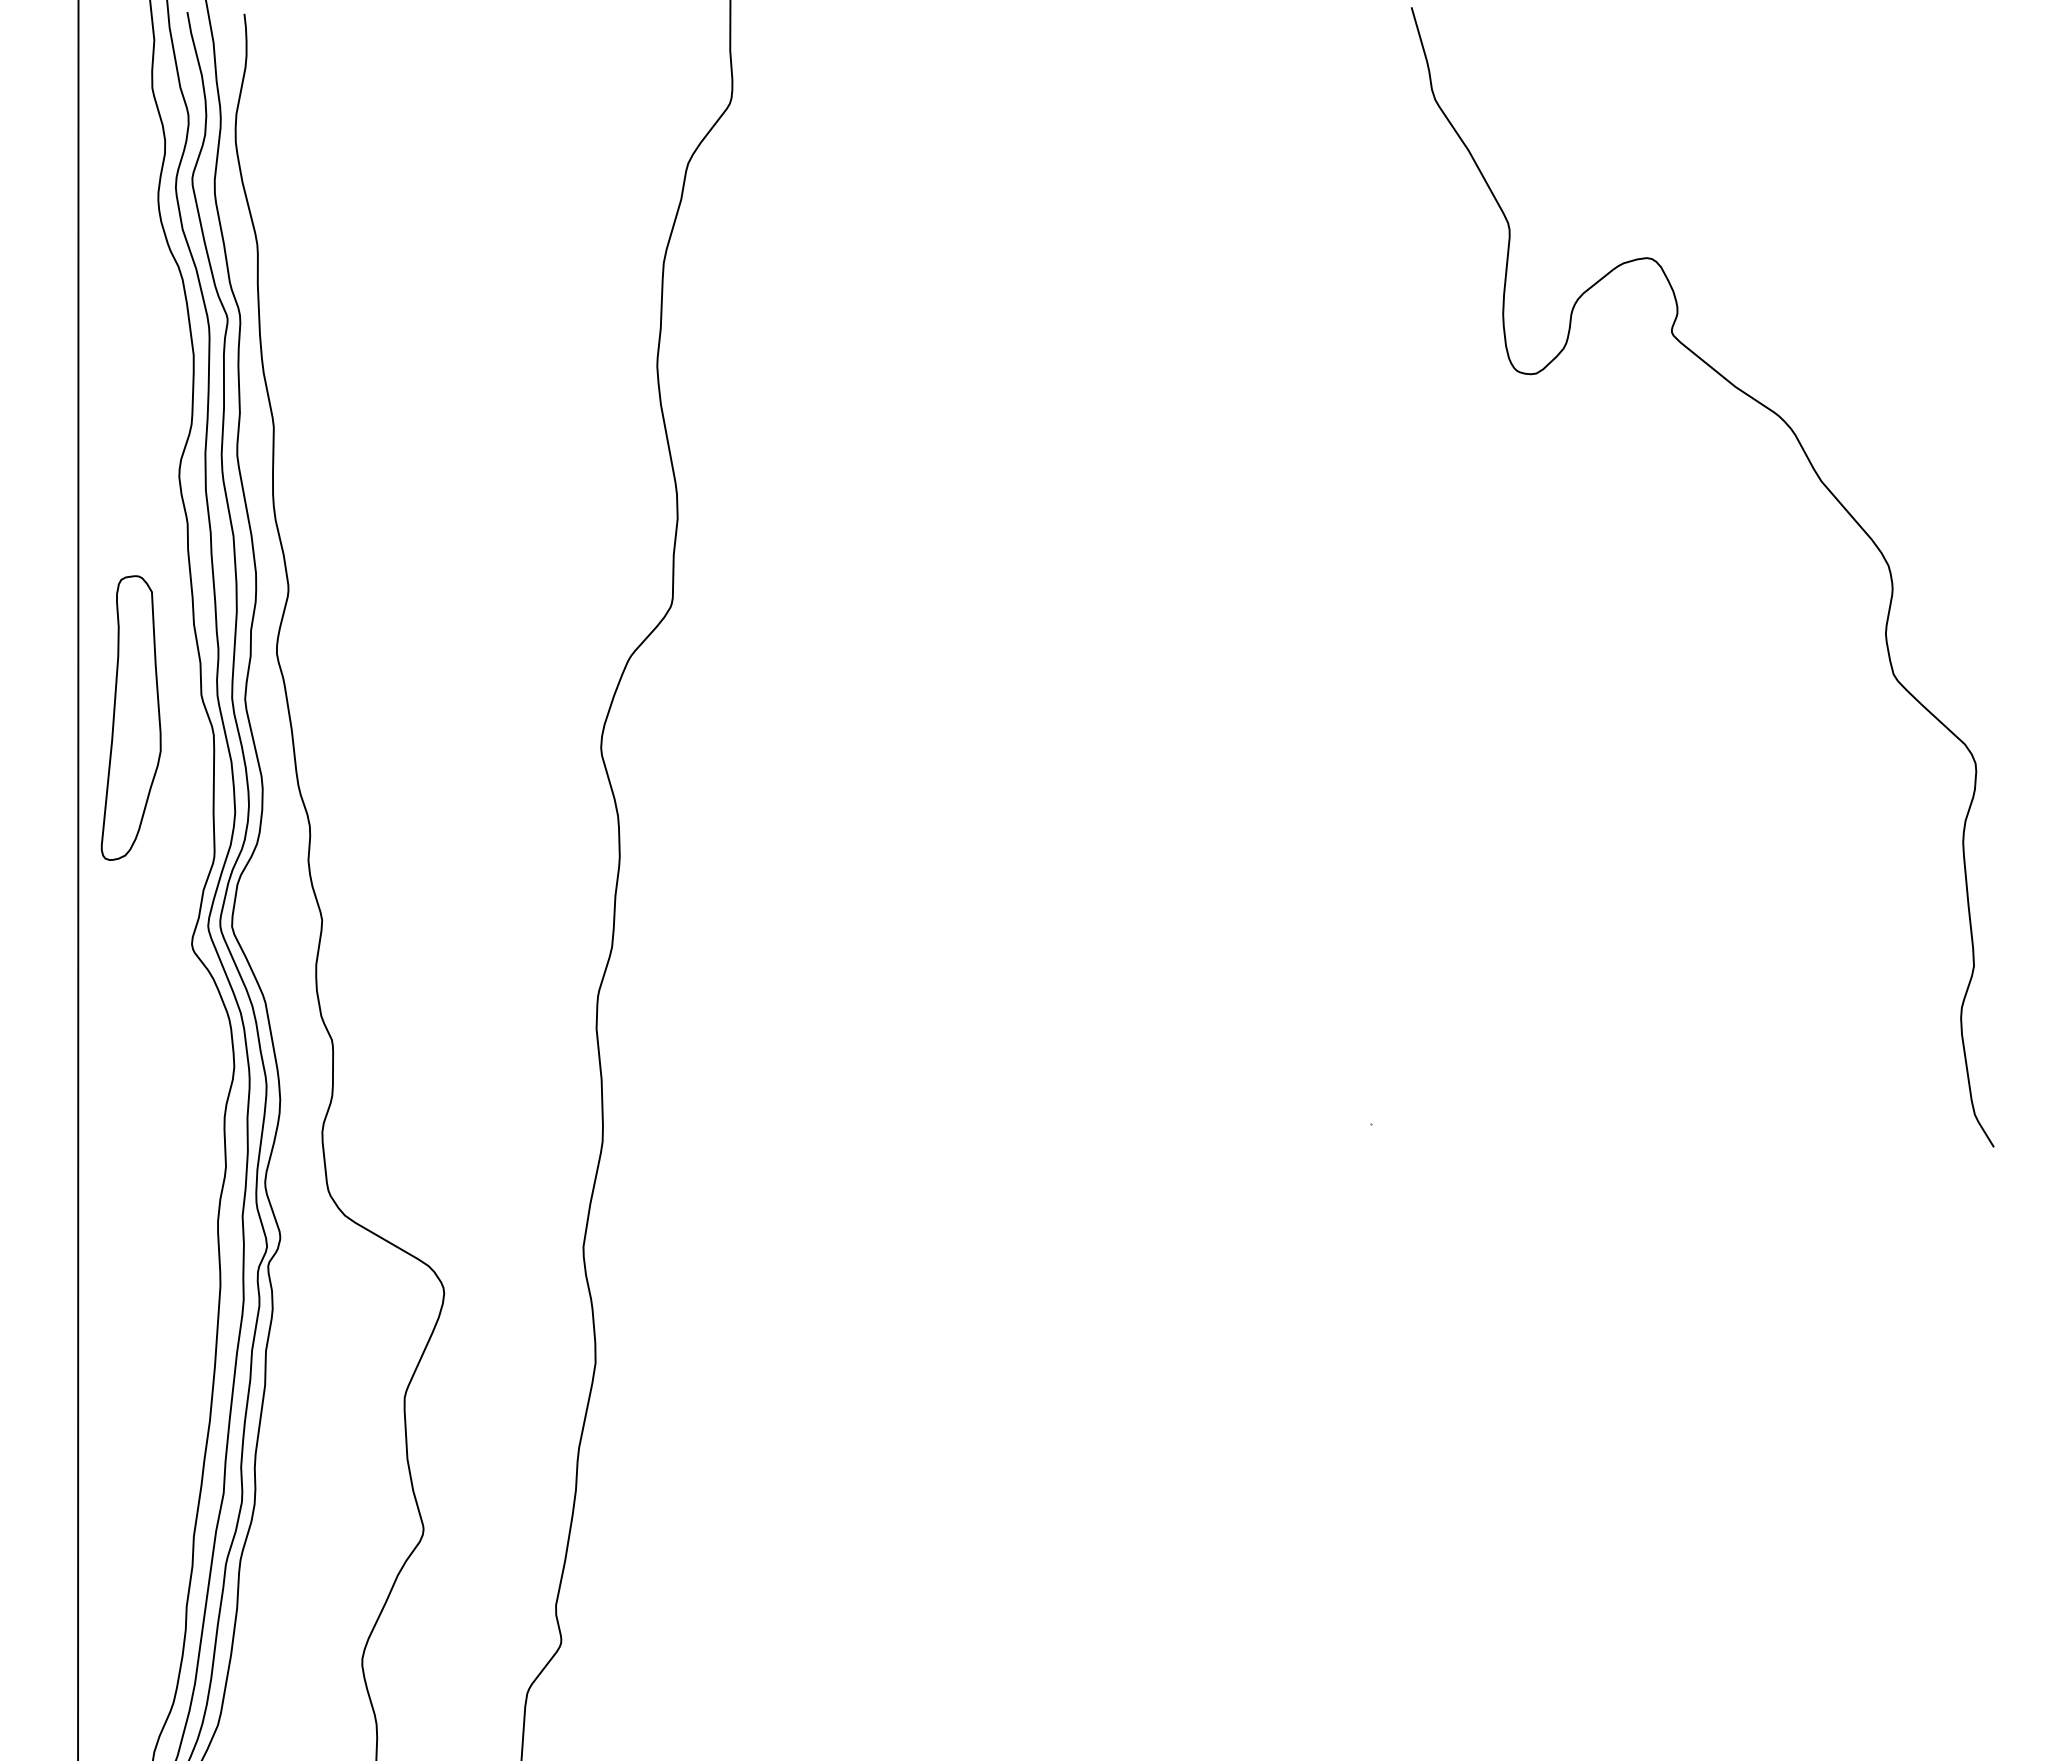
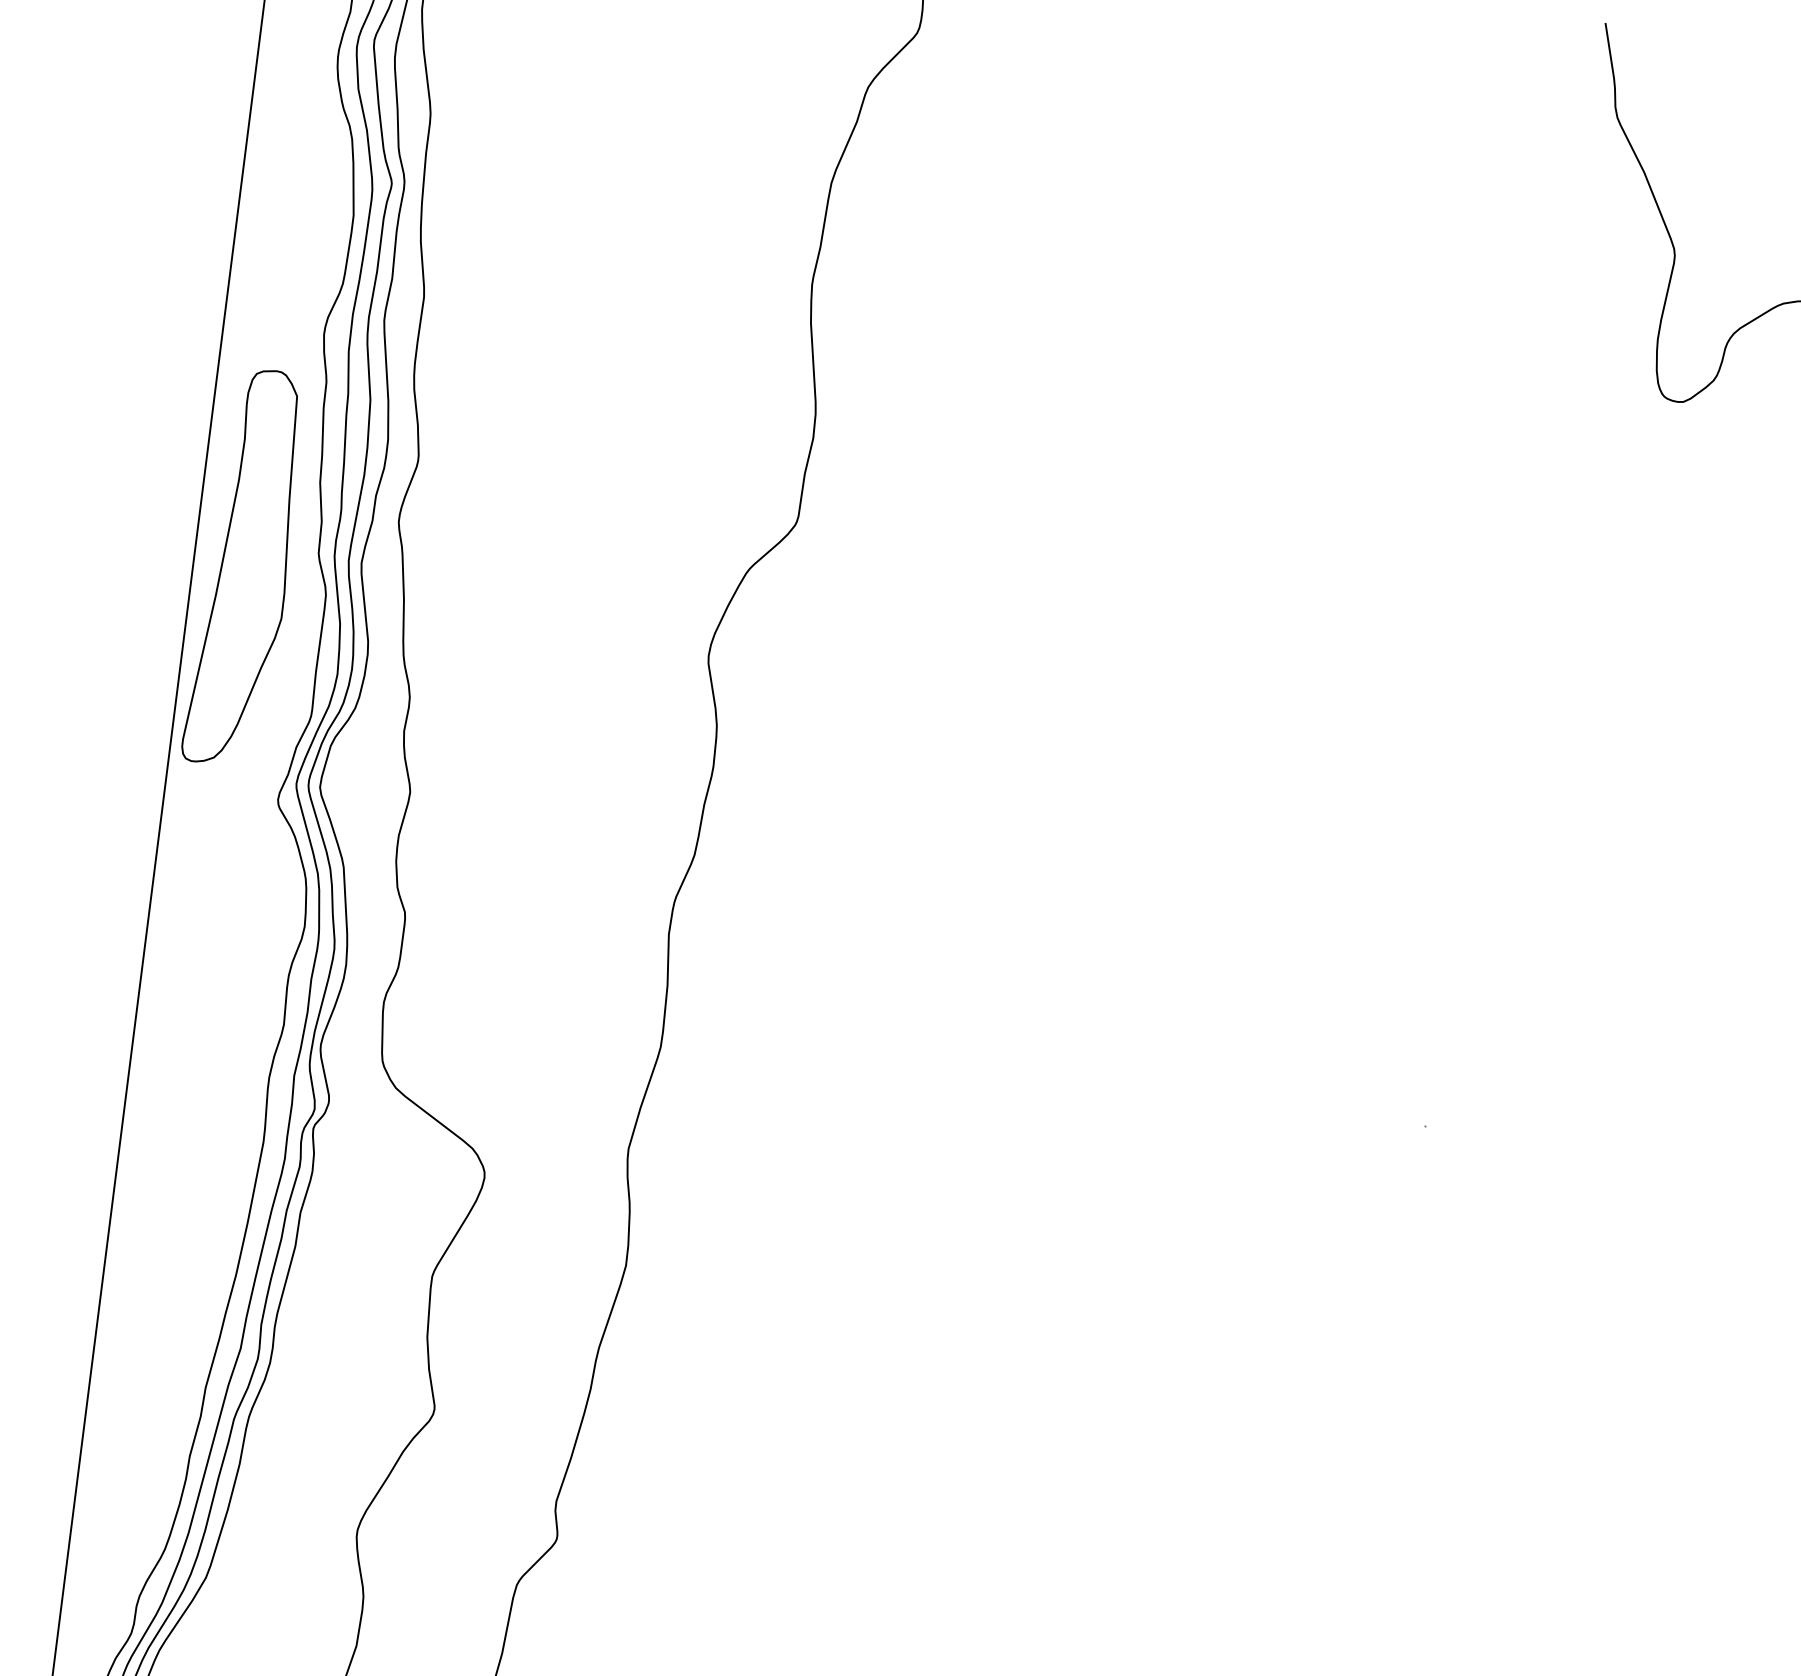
part: (130, 717) -> (245, 566), size x1.4

